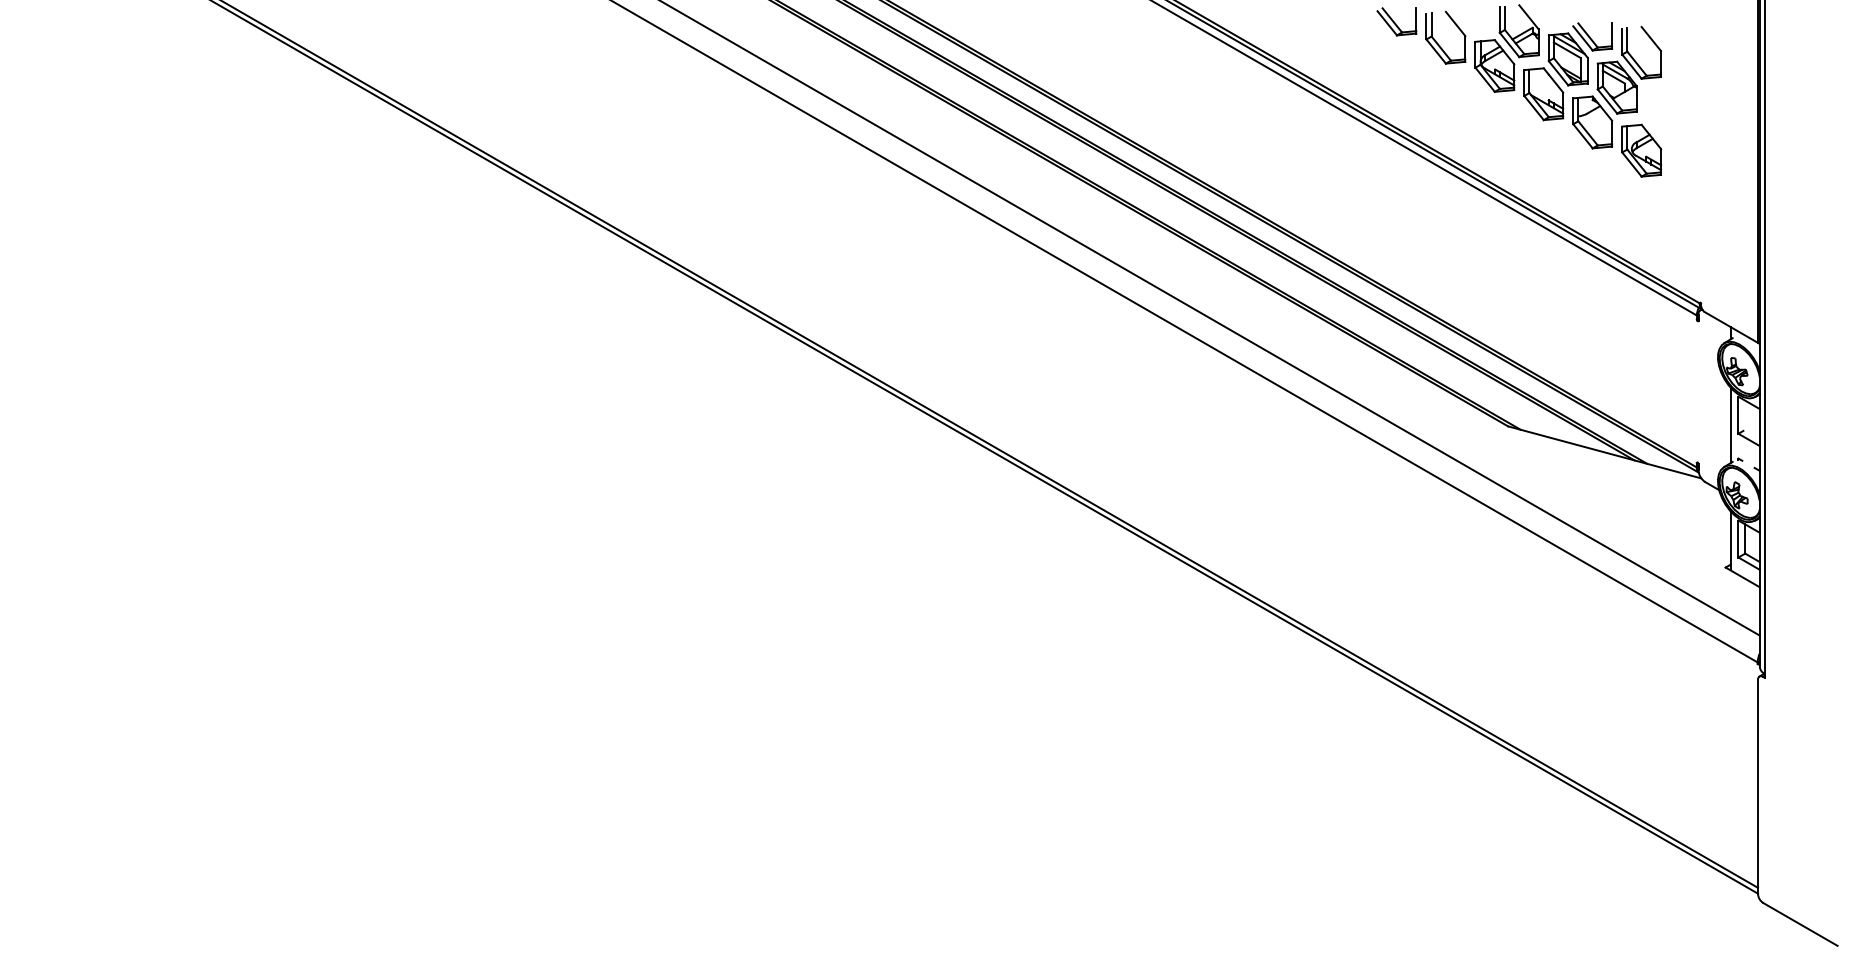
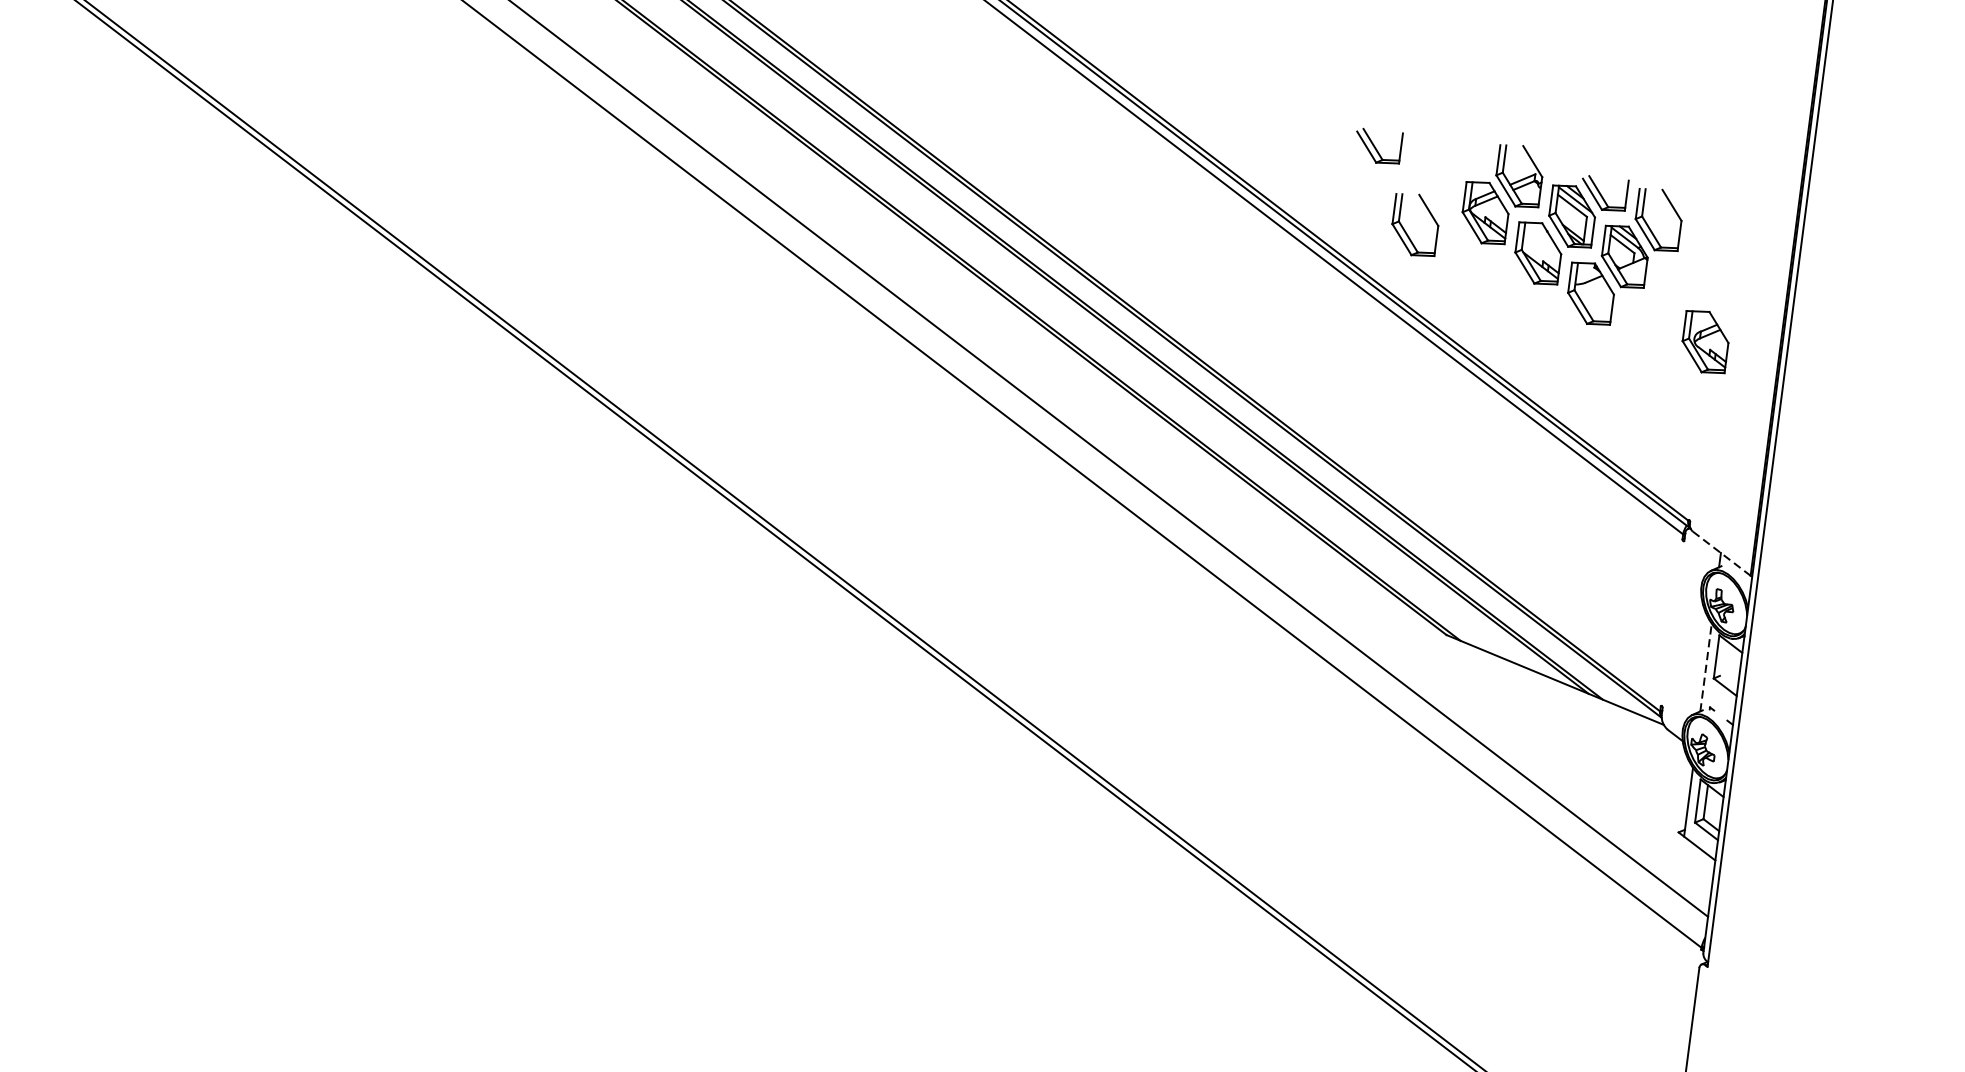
part: (1438, 43) -> (1405, 230), moved
part: (1641, 150) -> (1705, 341), moved
line: (1731, 327) -> (1721, 553), solid -> dashed
line: (1730, 425) -> (1705, 667), solid -> dashed

